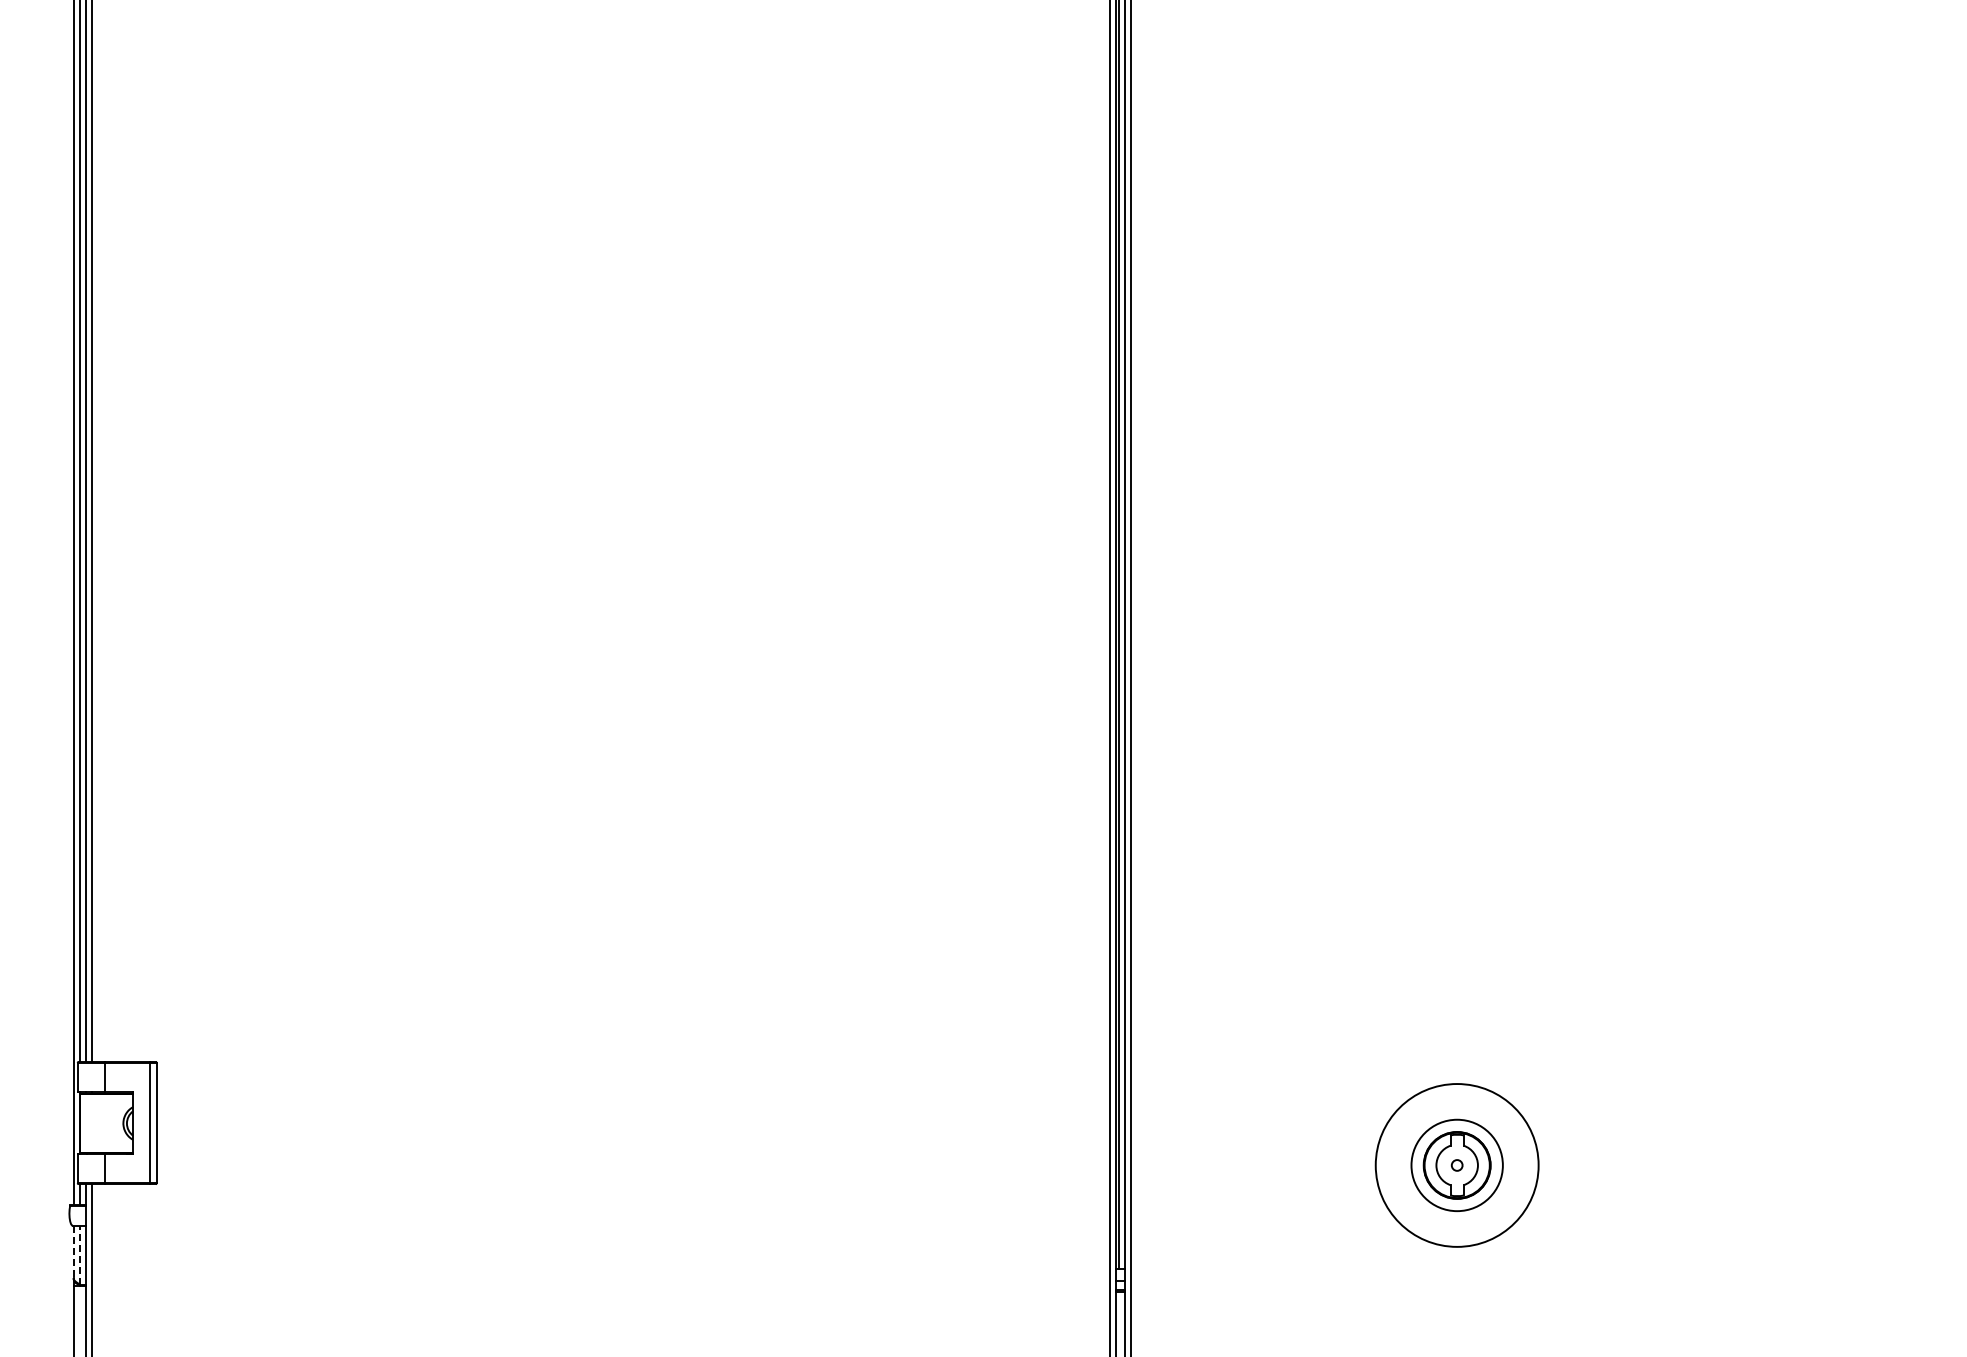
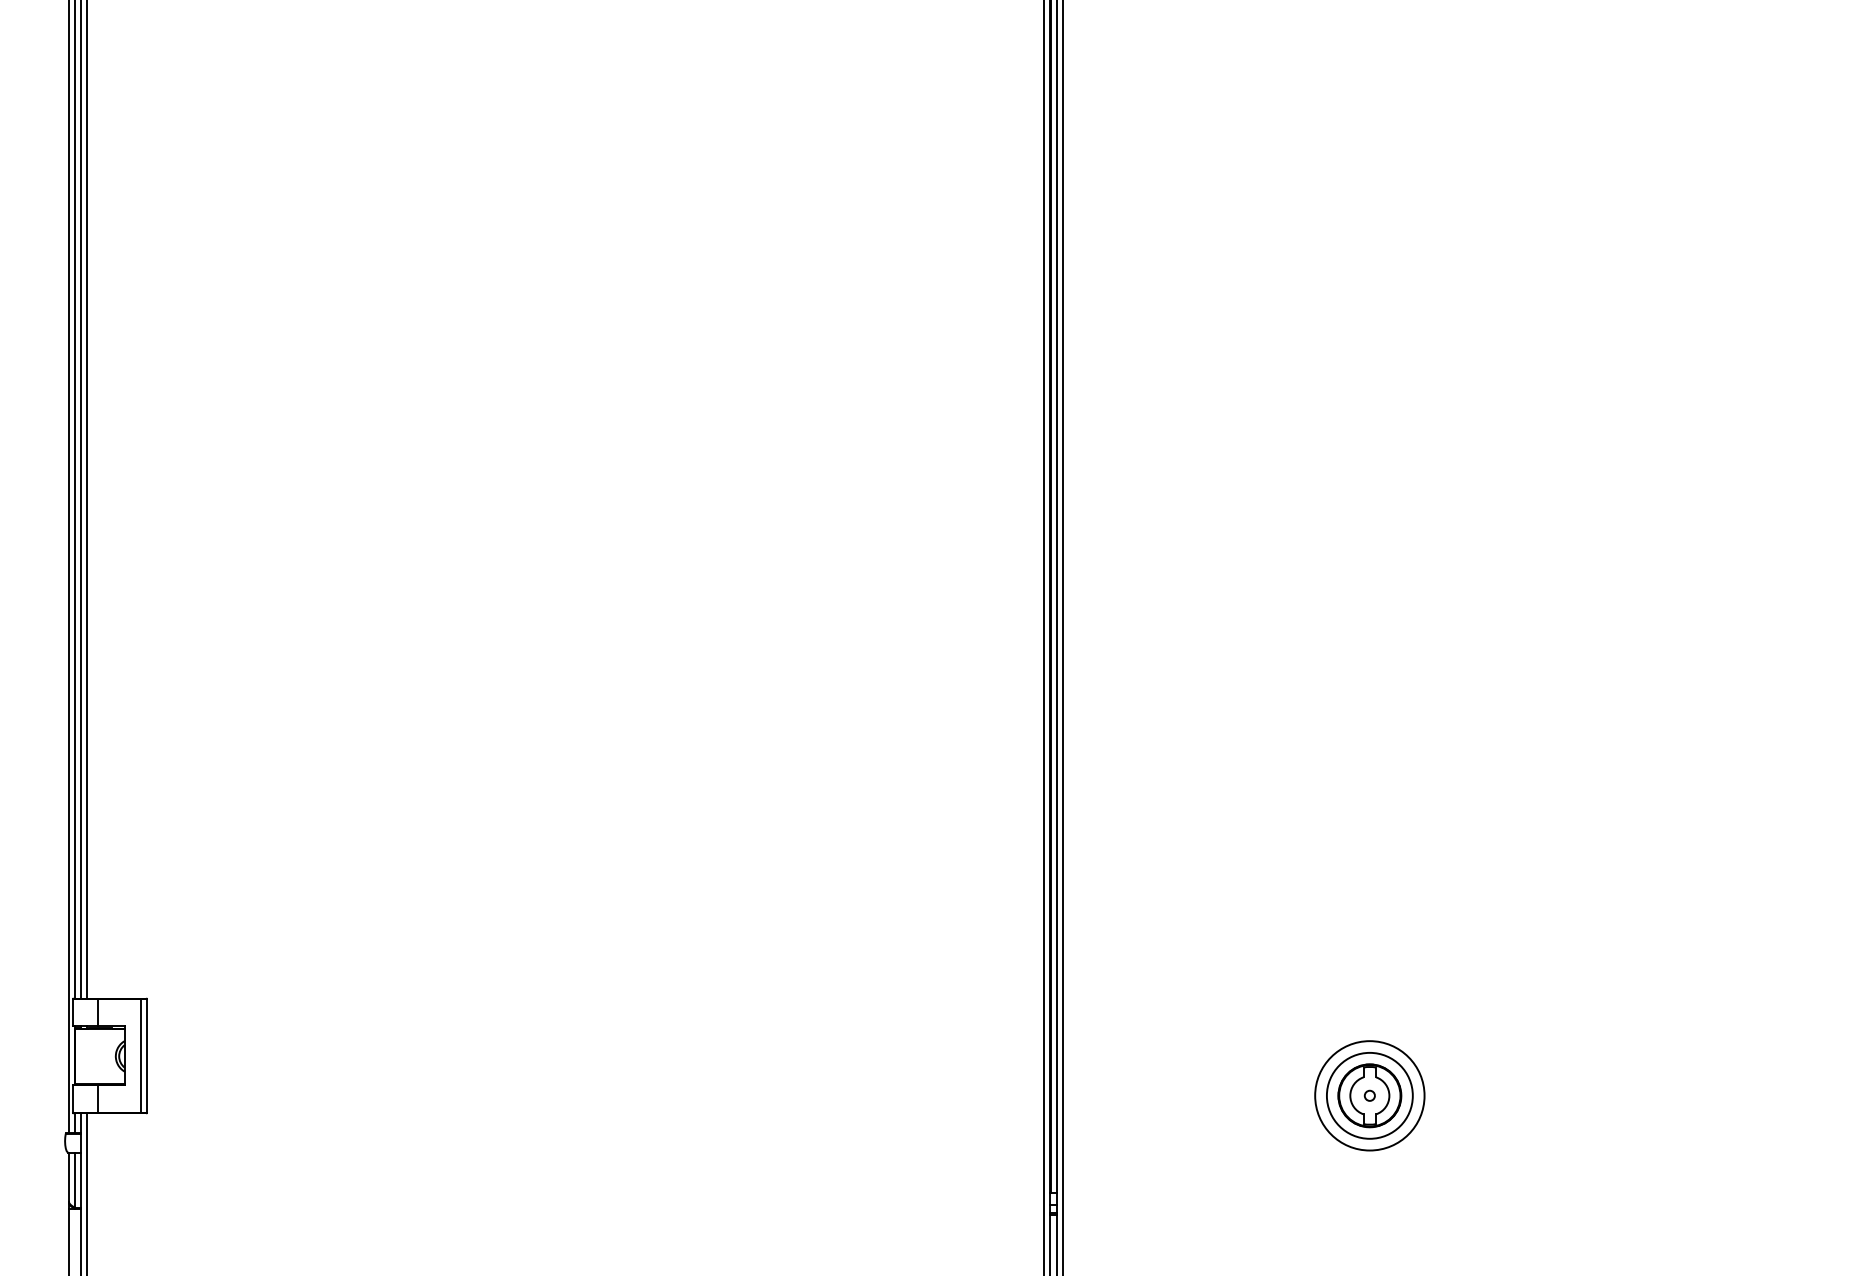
circle: (1457, 1165) -> (1370, 1095), size x0.71
line: (73, 1252) -> (68, 1177), dashed -> solid
line: (79, 1254) -> (74, 1179), dashed -> solid

